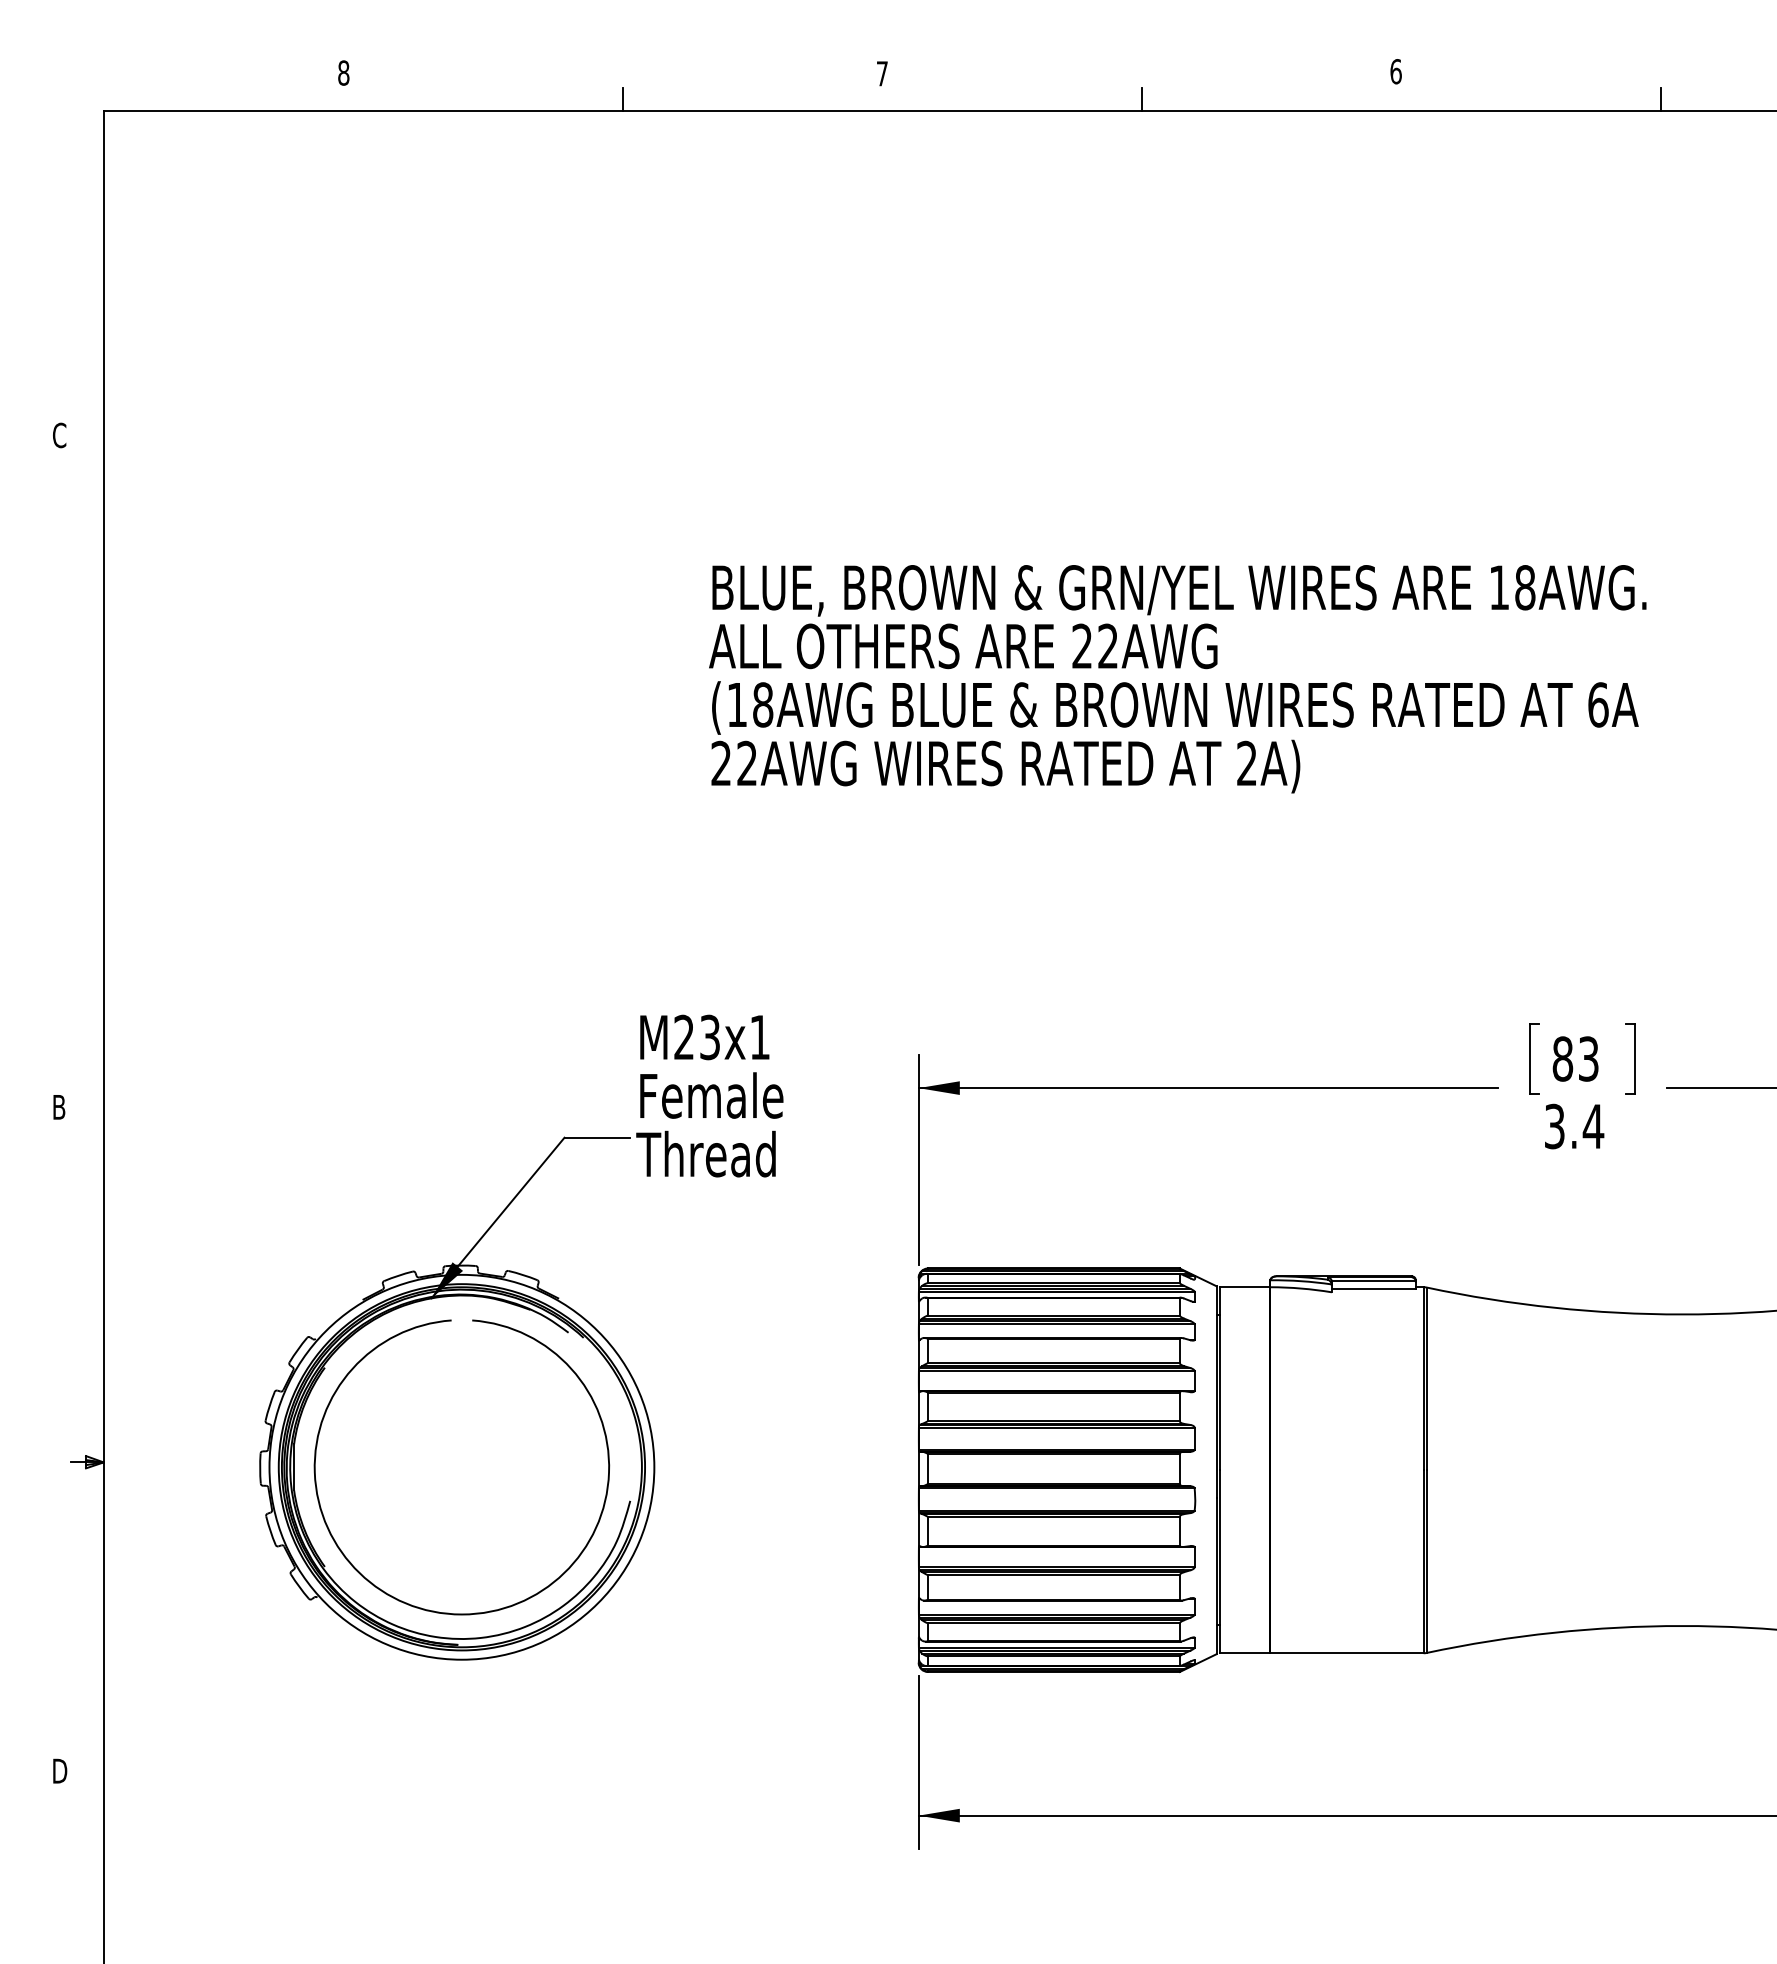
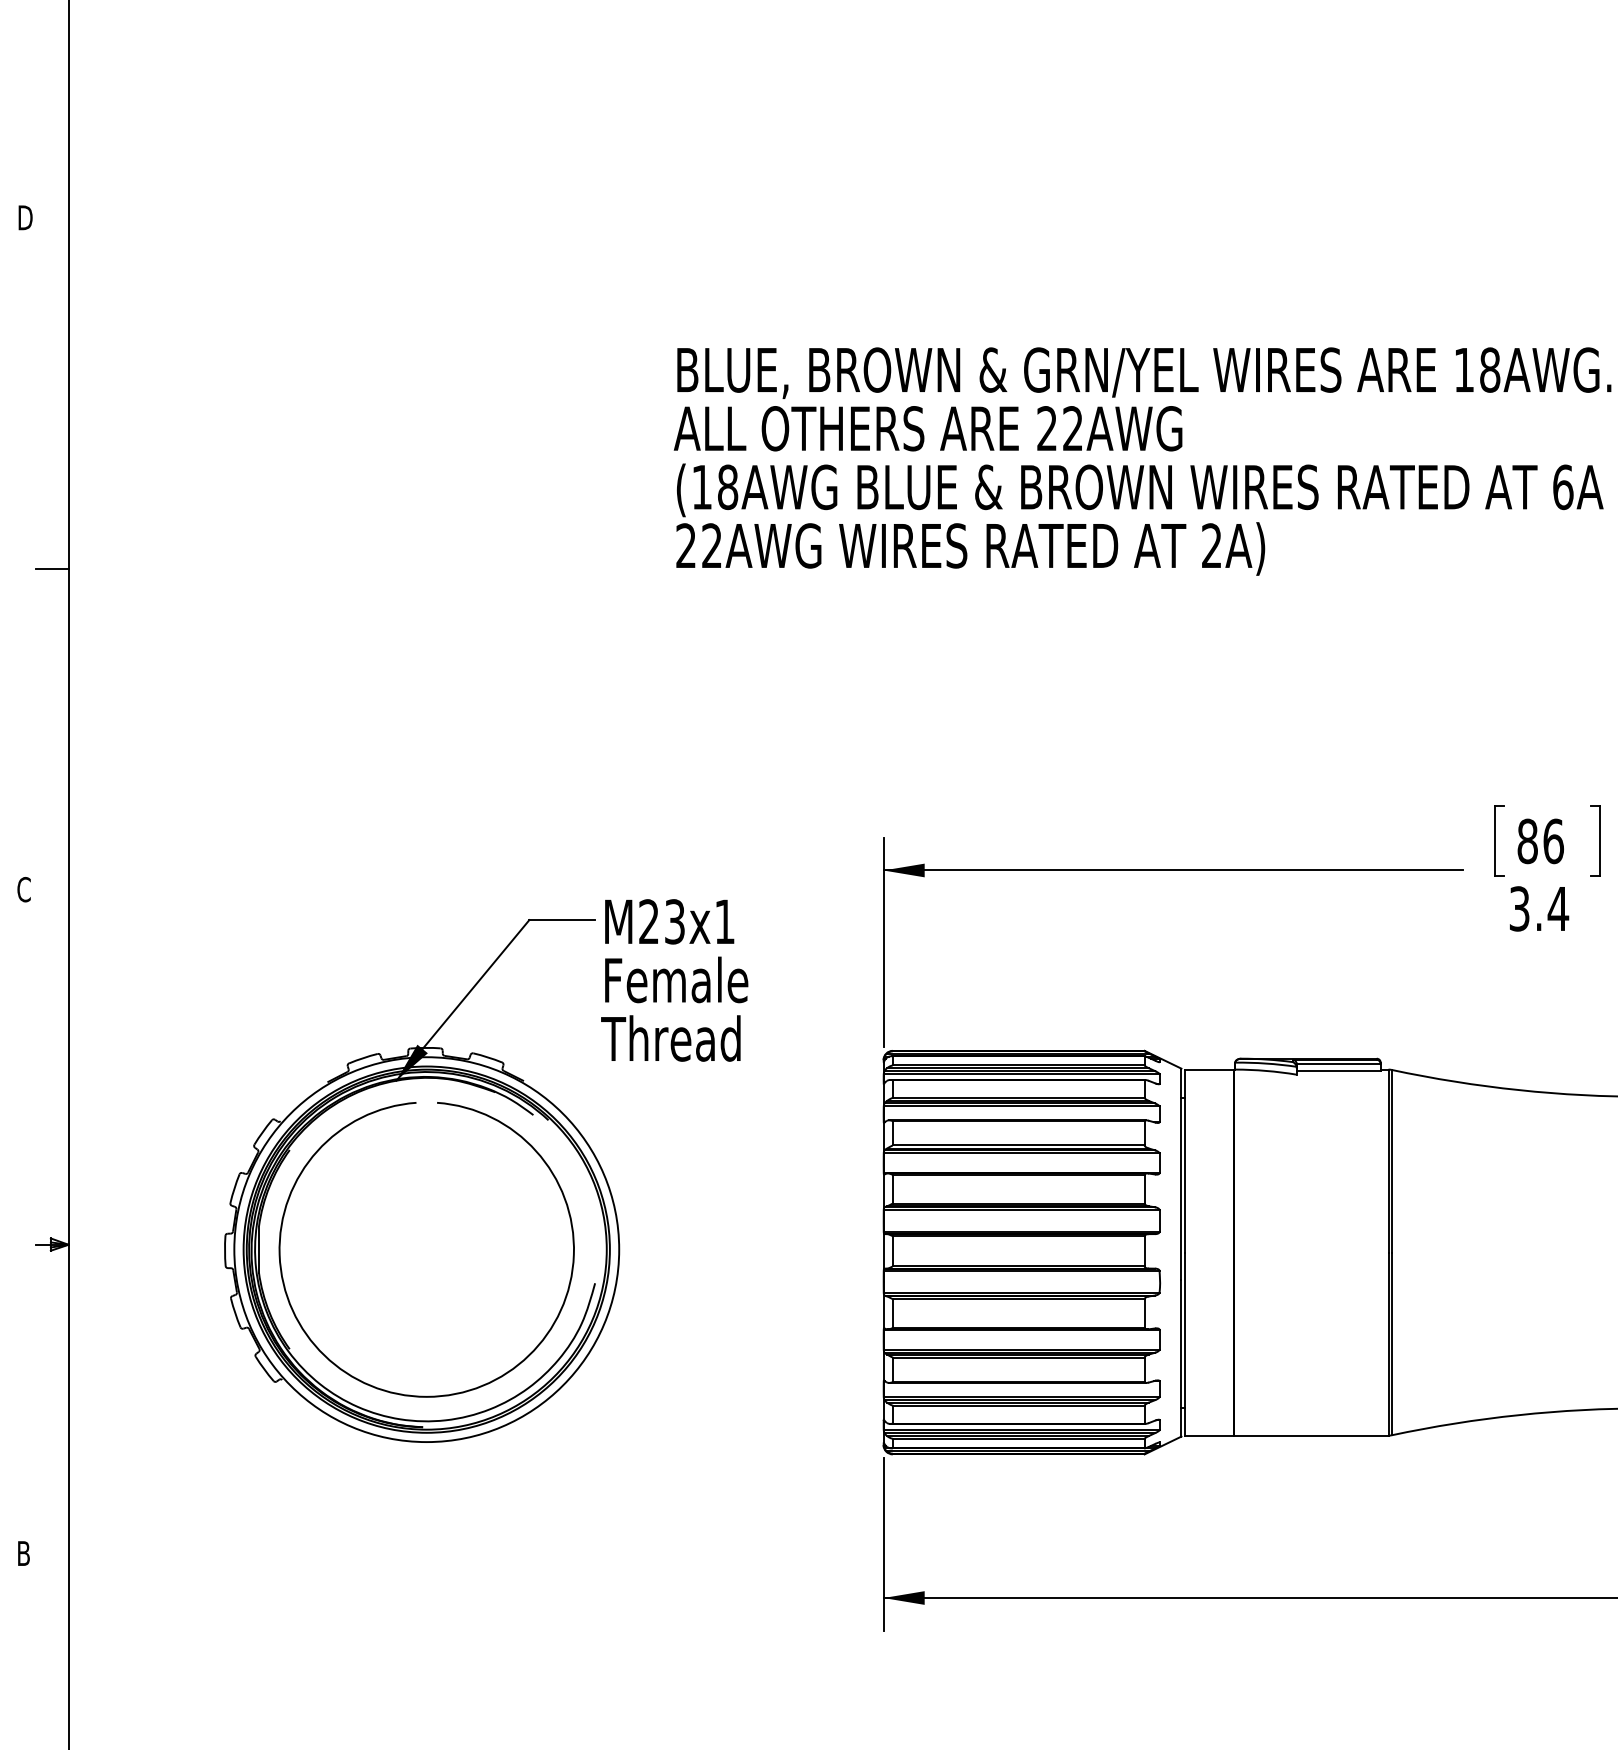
text: (60, 435) -> (25, 217), C -> D
line: (86, 786) -> (51, 568), added
text: (1588, 1058) -> (1553, 840), 83 -> 86
text: (709, 1095) -> (674, 979), moved
text: (58, 1107) -> (23, 889), B -> C
text: (61, 1771) -> (26, 1553), D -> B

